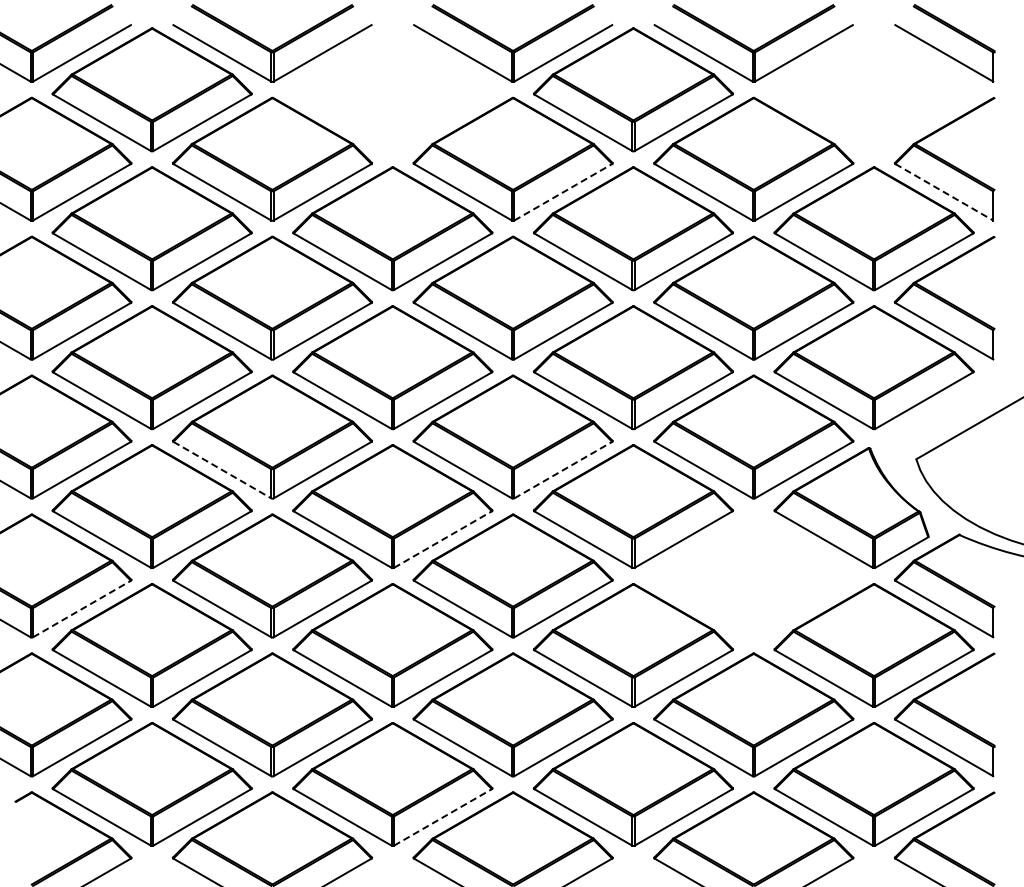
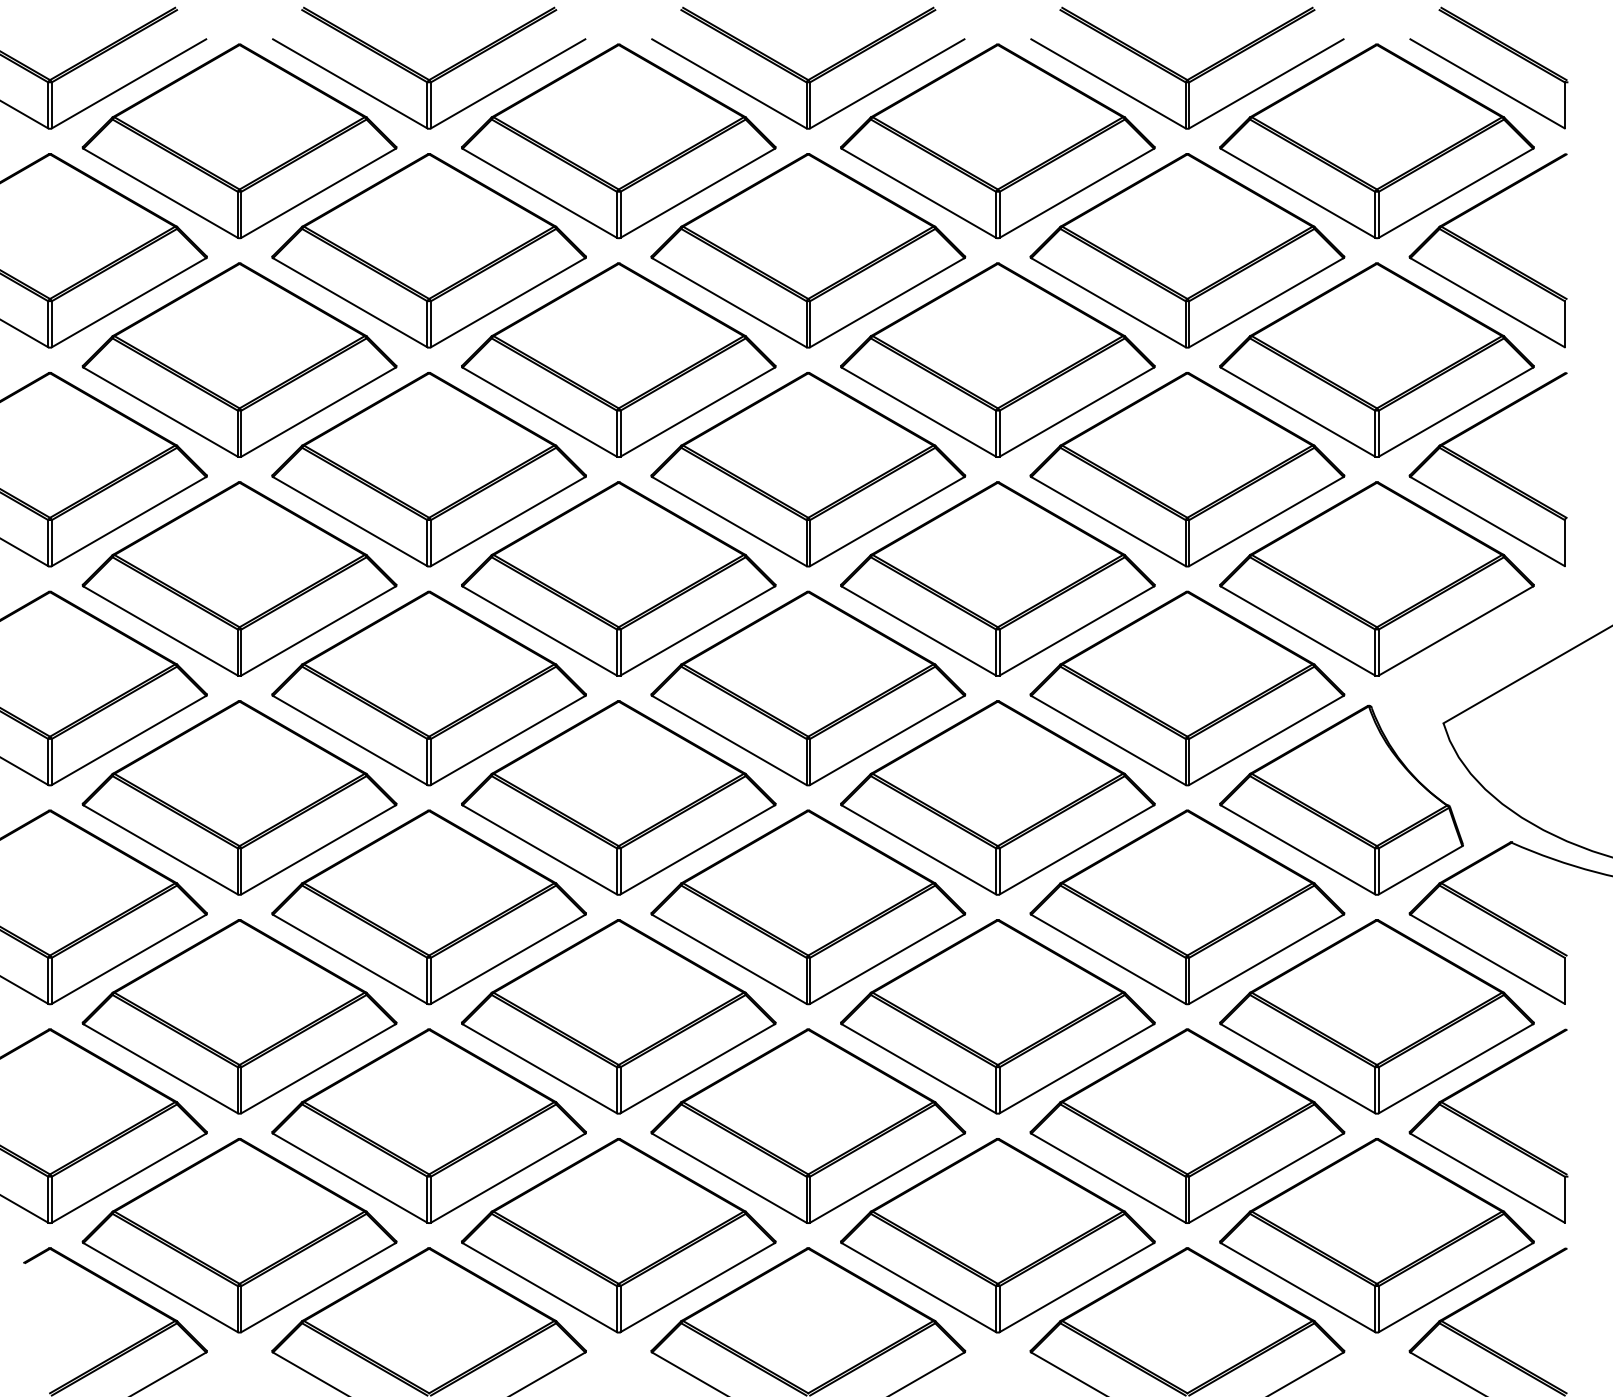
part: (392, 89) -> (618, 140), added
part: (873, 89) -> (1376, 140), added
line: (563, 192) -> (887, 303), dashed -> solid
line: (944, 192) -> (1487, 303), dashed -> solid
line: (222, 470) -> (350, 741), dashed -> solid
line: (563, 470) -> (887, 741), dashed -> solid
line: (442, 539) -> (697, 849), dashed -> solid
part: (753, 575) -> (1186, 906), added
line: (82, 609) -> (129, 960), dashed -> solid
line: (442, 817) -> (697, 1287), dashed -> solid

